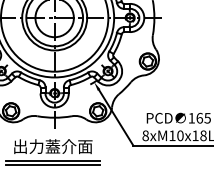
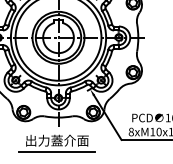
line: (52, 165) -> (56, 155), removed

